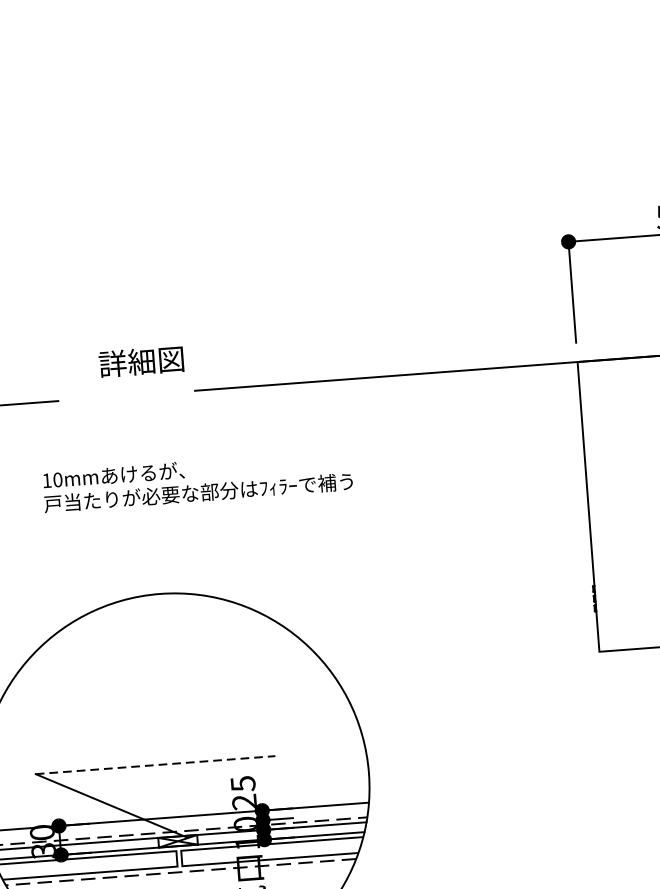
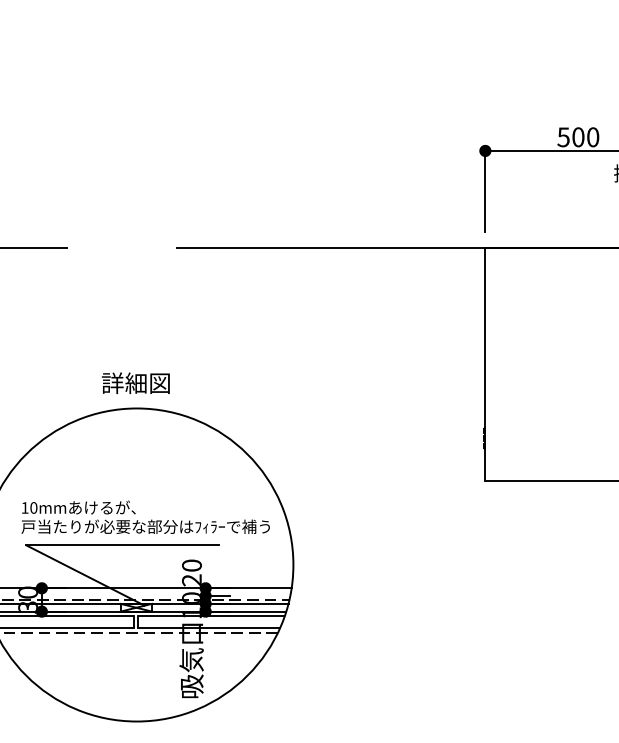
text: (140, 360) -> (135, 382), moved
text: (197, 480) -> (145, 516), moved
line: (155, 765) -> (122, 545), dashed -> solid
text: (242, 783) -> (191, 565), 25 -> 20

